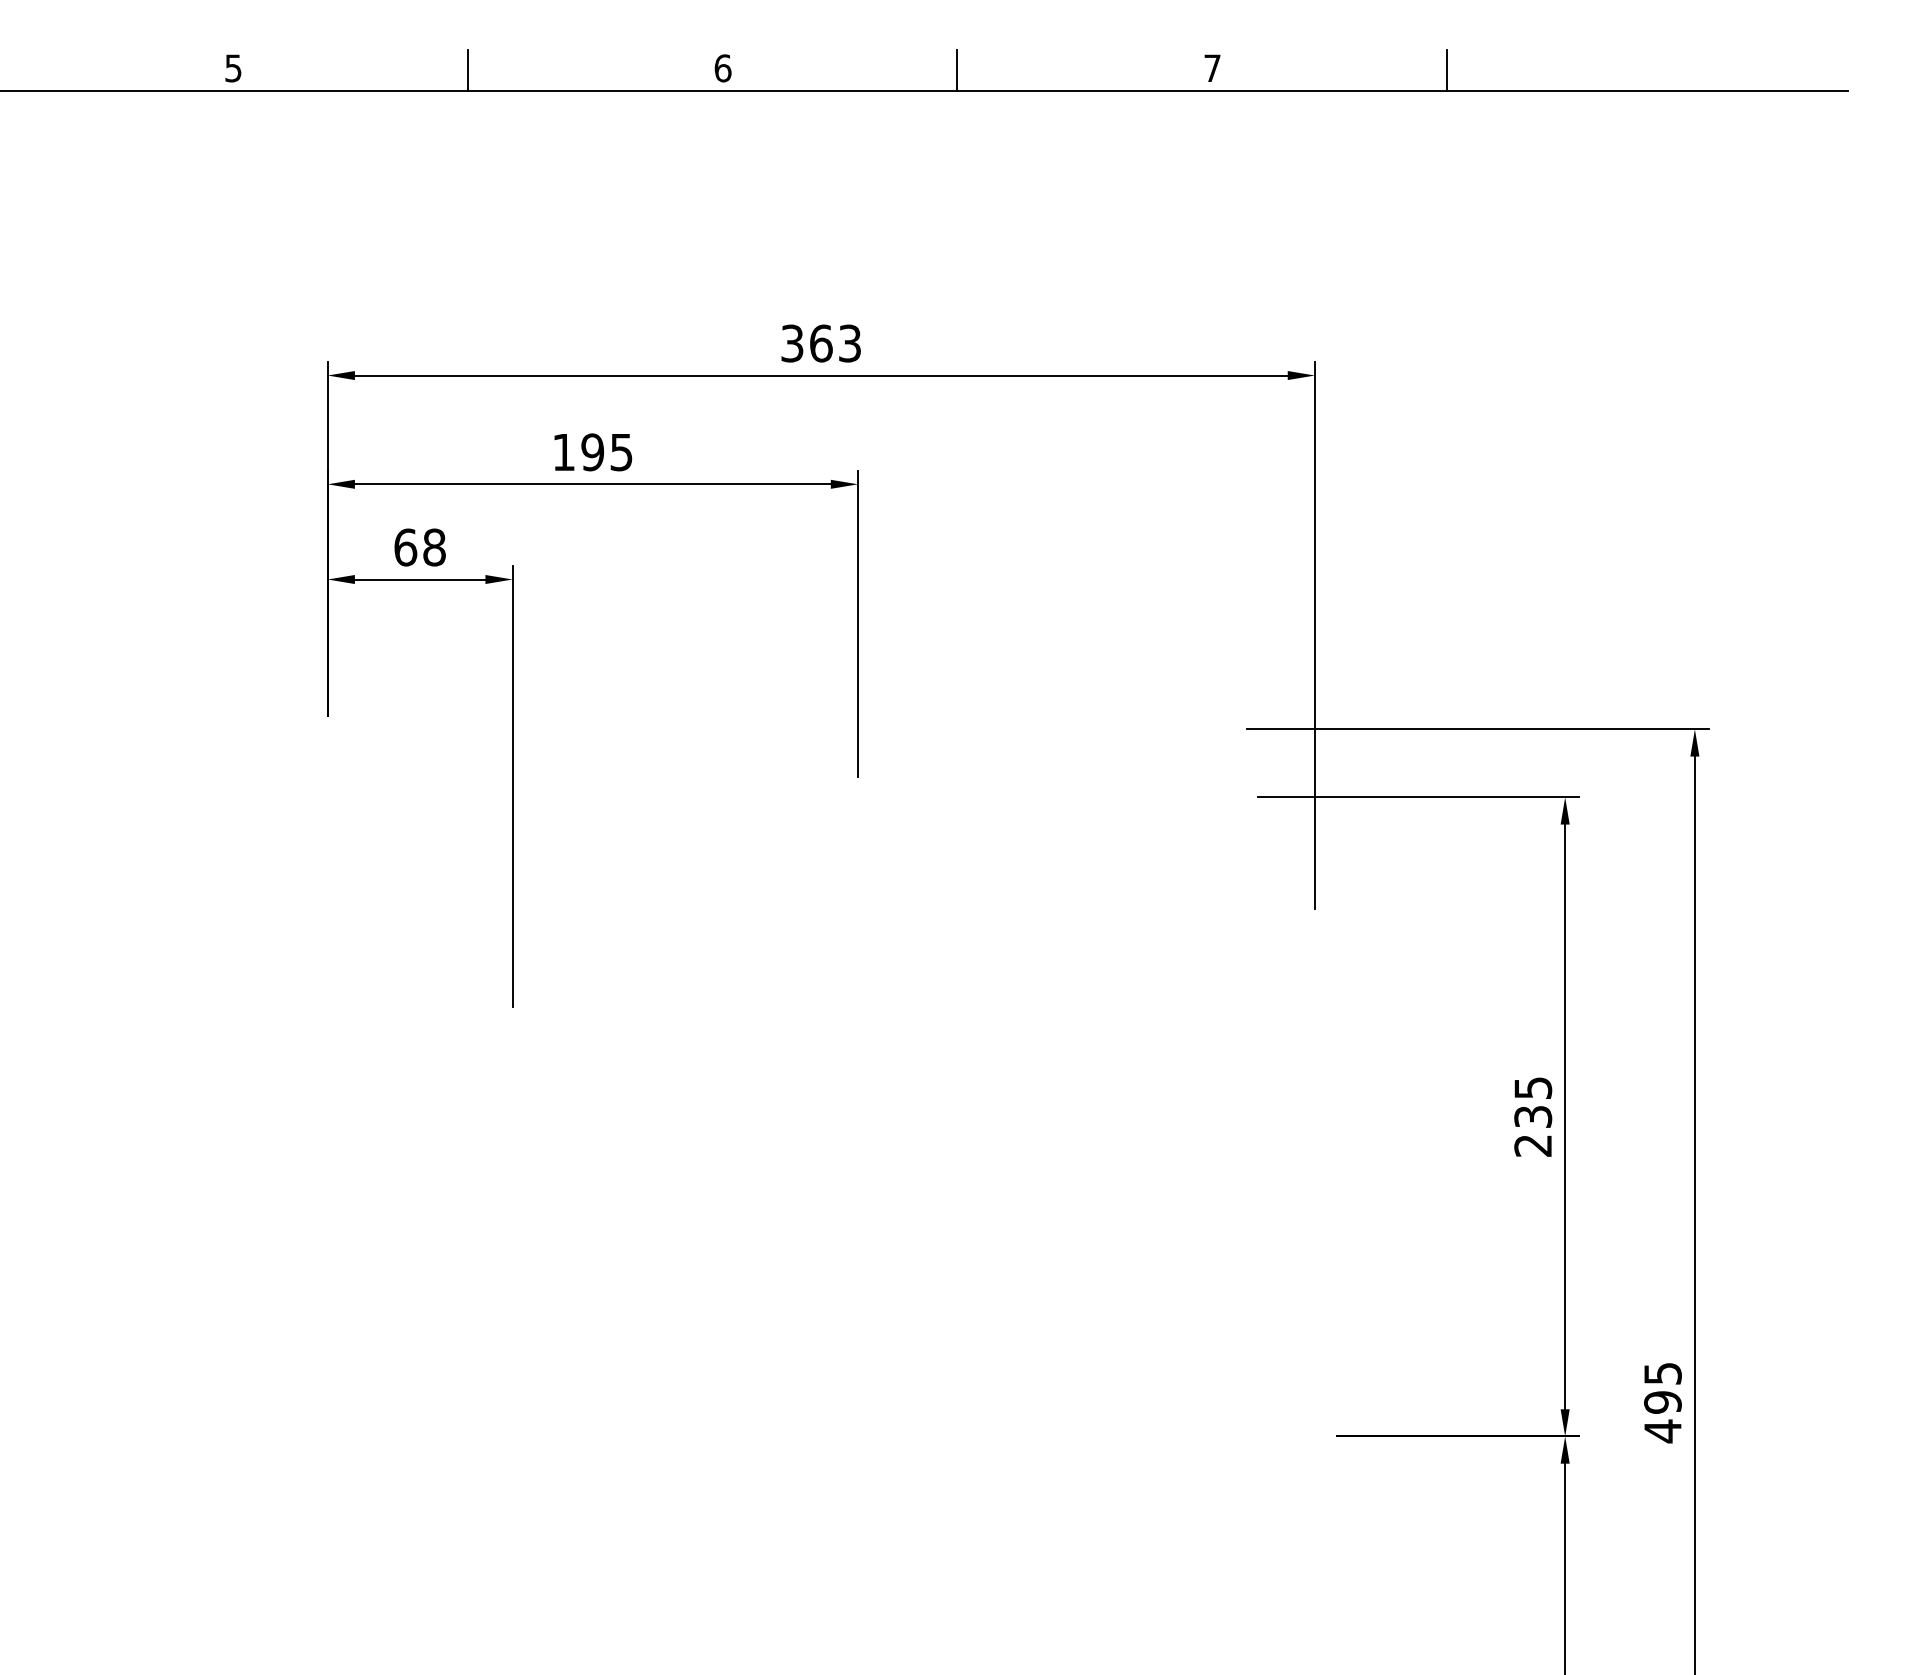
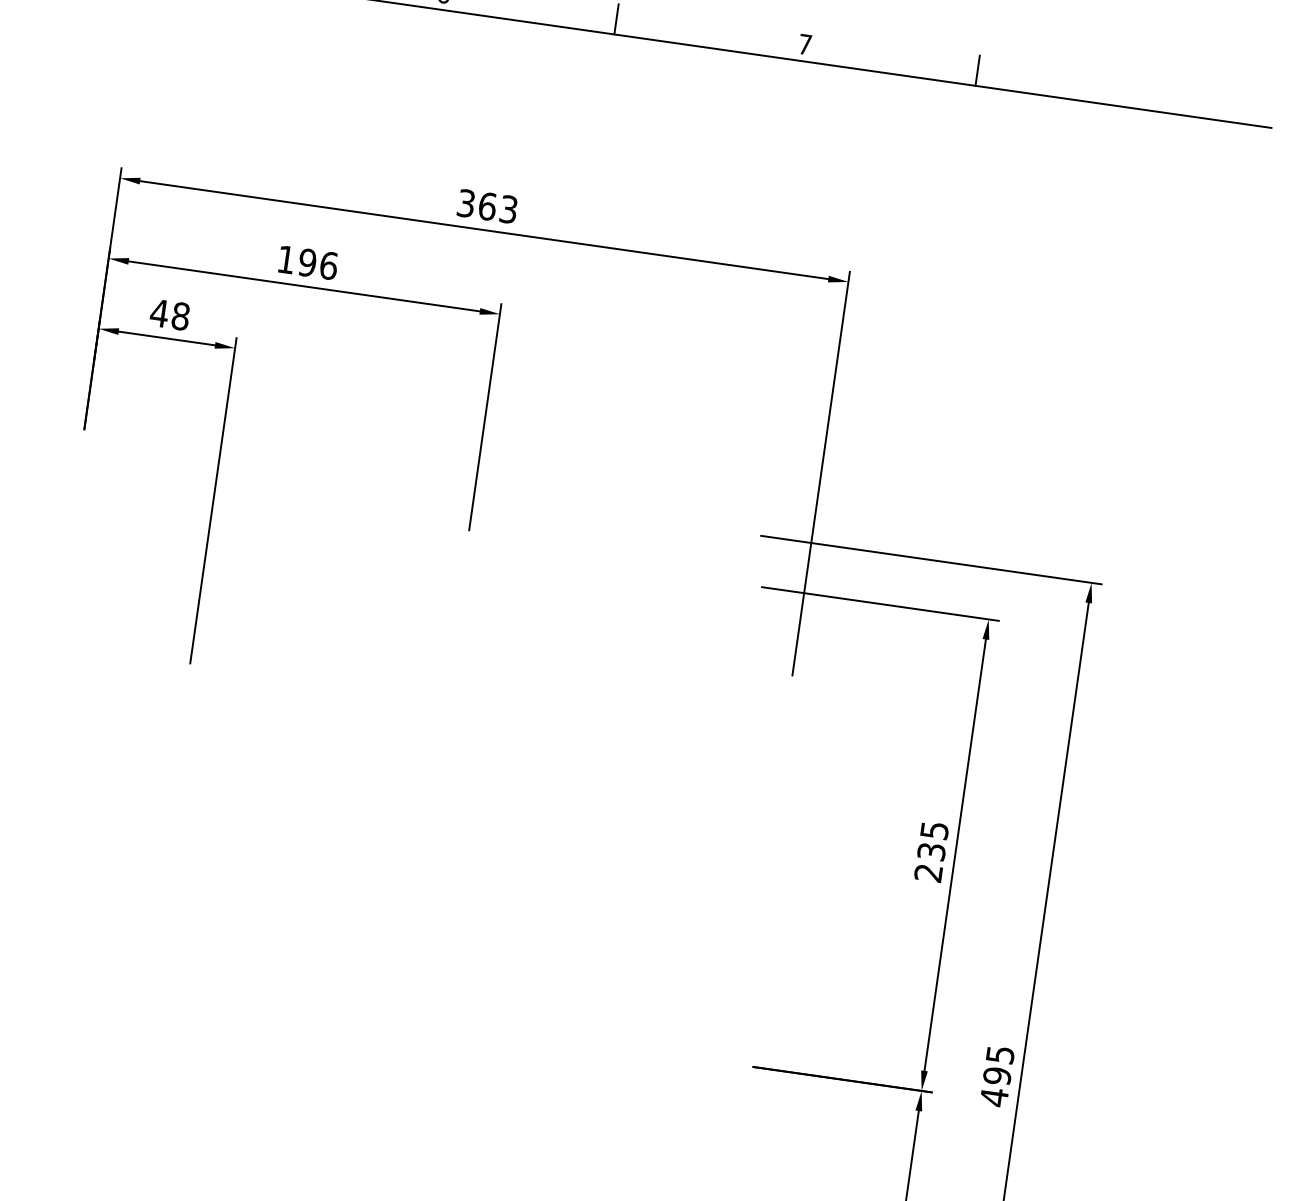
text: (621, 452) -> (328, 265), 195 -> 196
text: (405, 547) -> (159, 313), 68 -> 48

